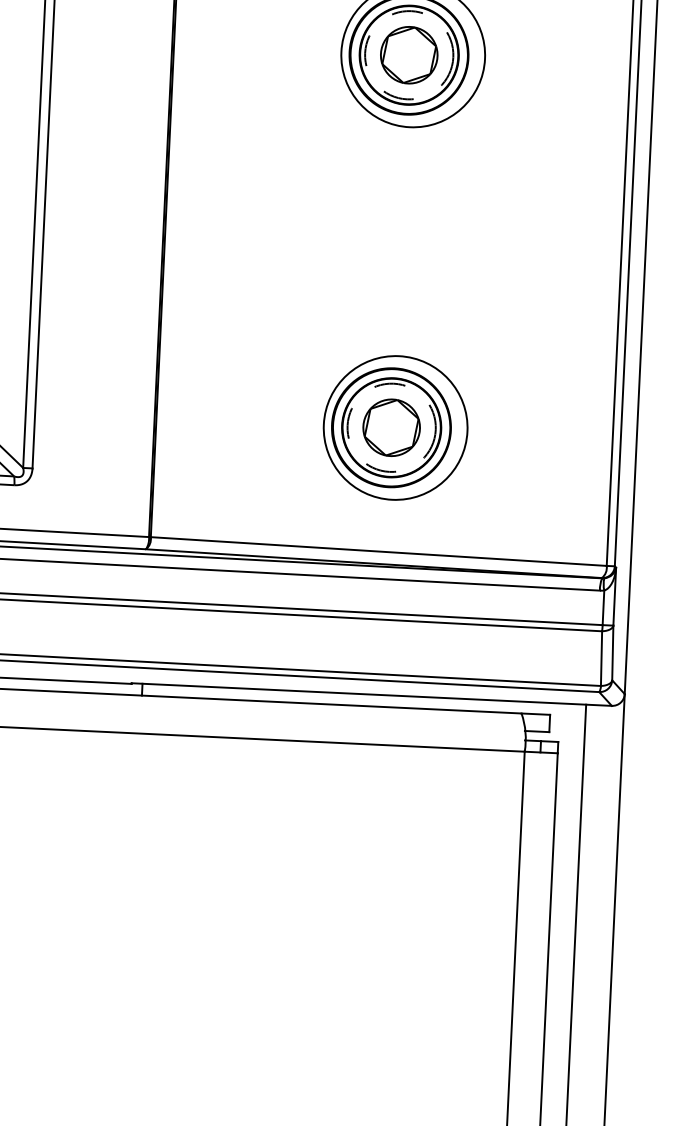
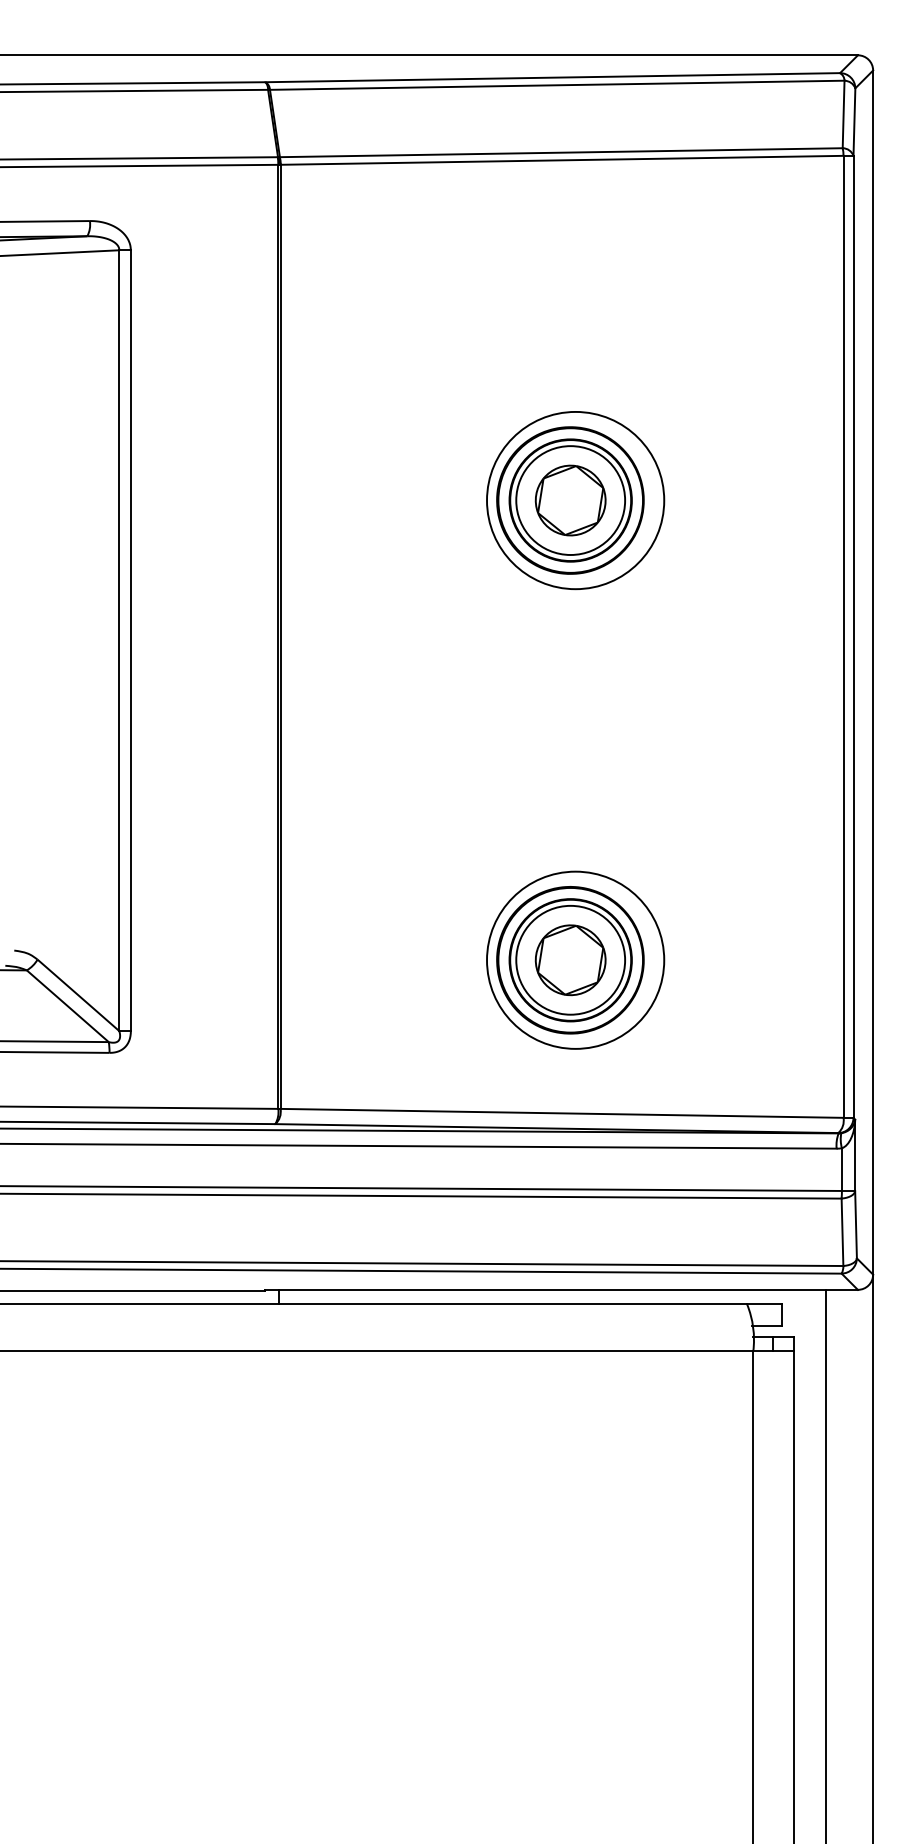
circle: (409, 55) -> (570, 500), dashed -> solid
circle: (391, 427) -> (570, 959), dashed -> solid

